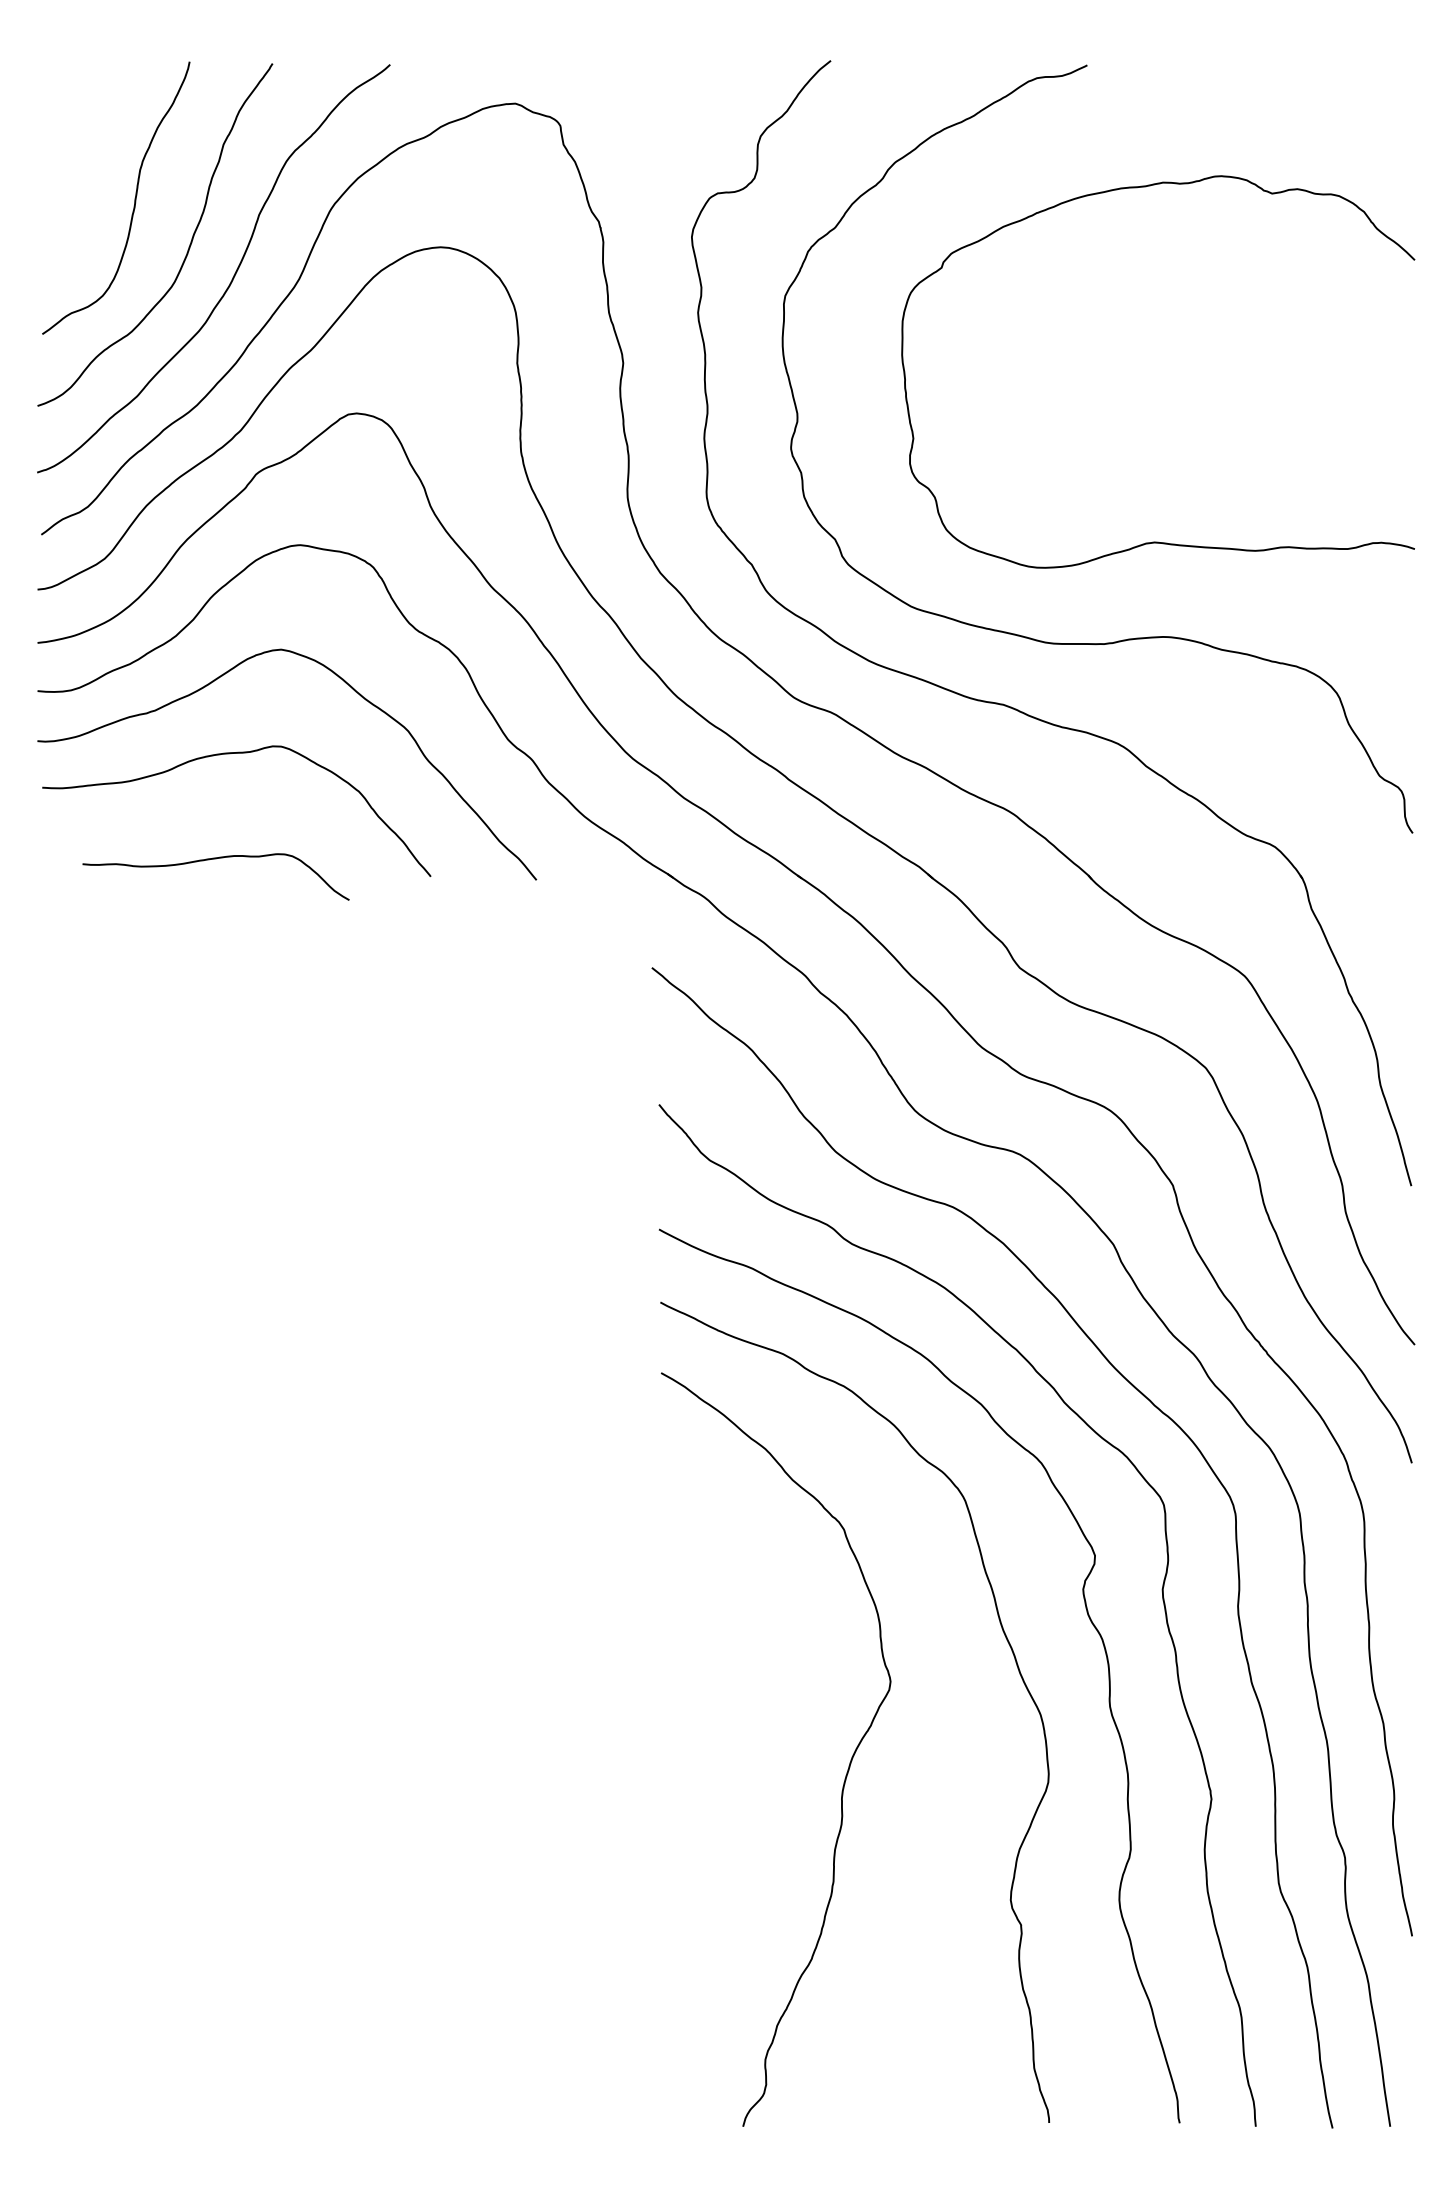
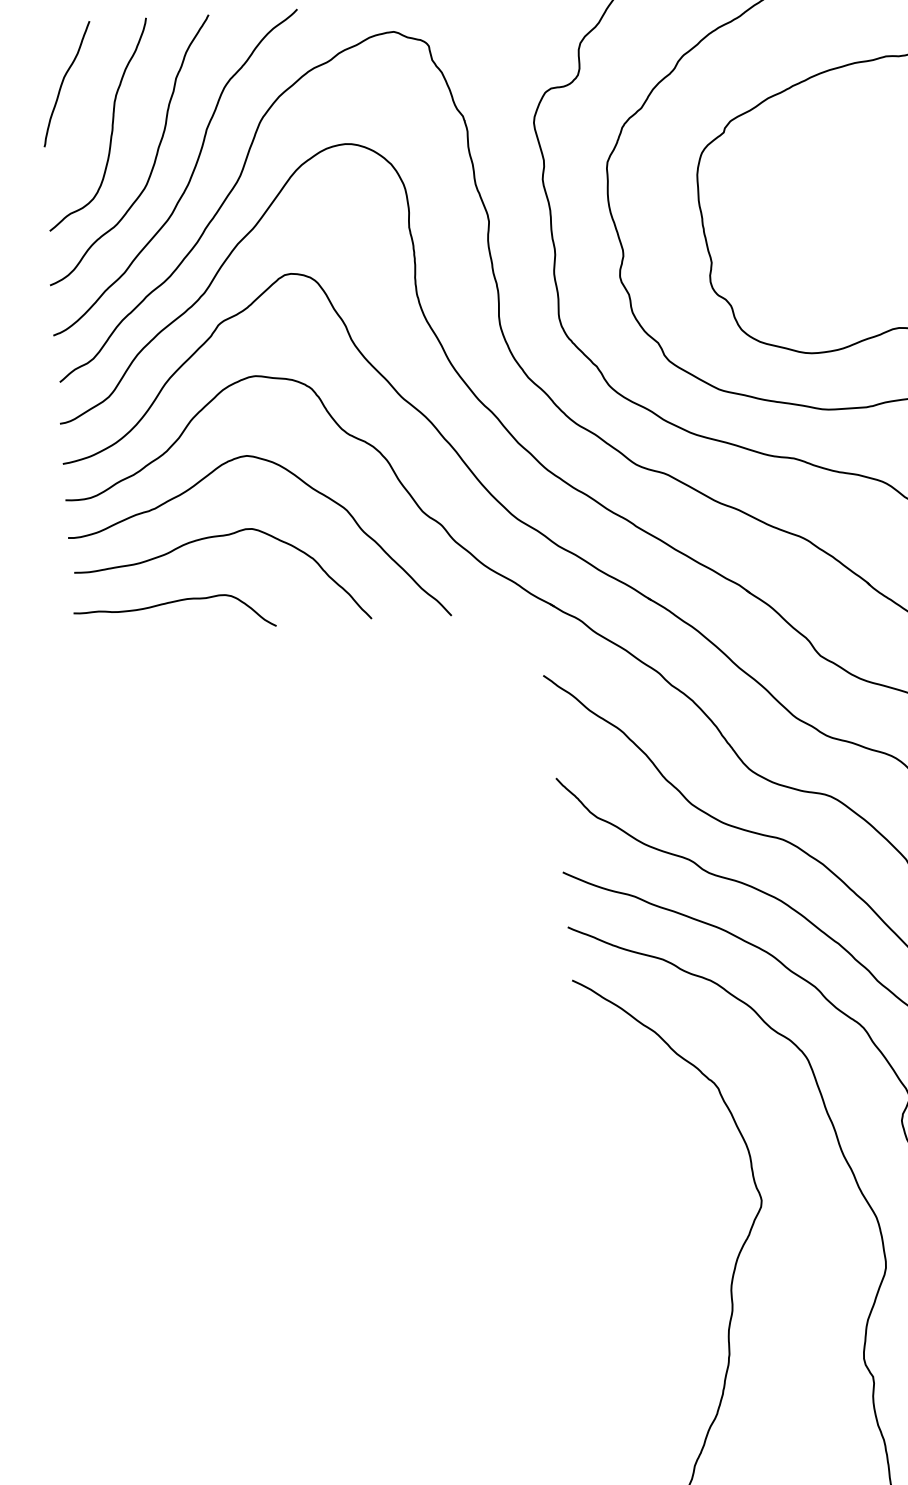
curve: (74, 138) -> (63, 81), added
curve: (215, 859) -> (173, 602), moved

